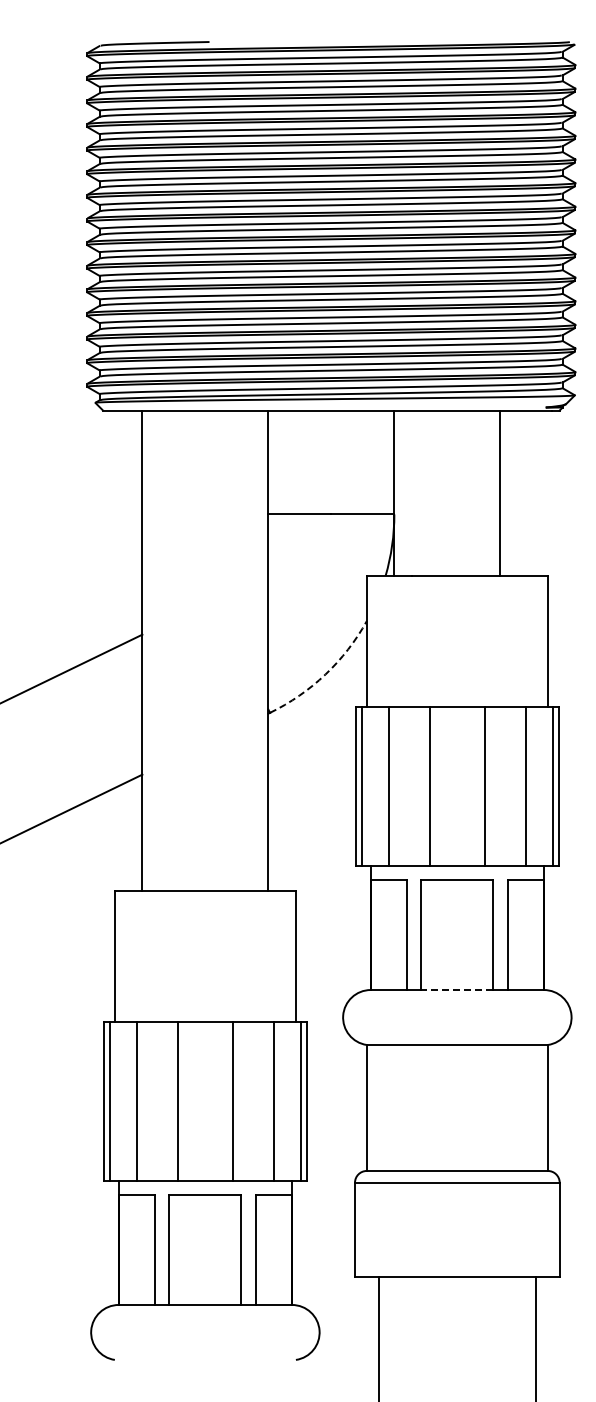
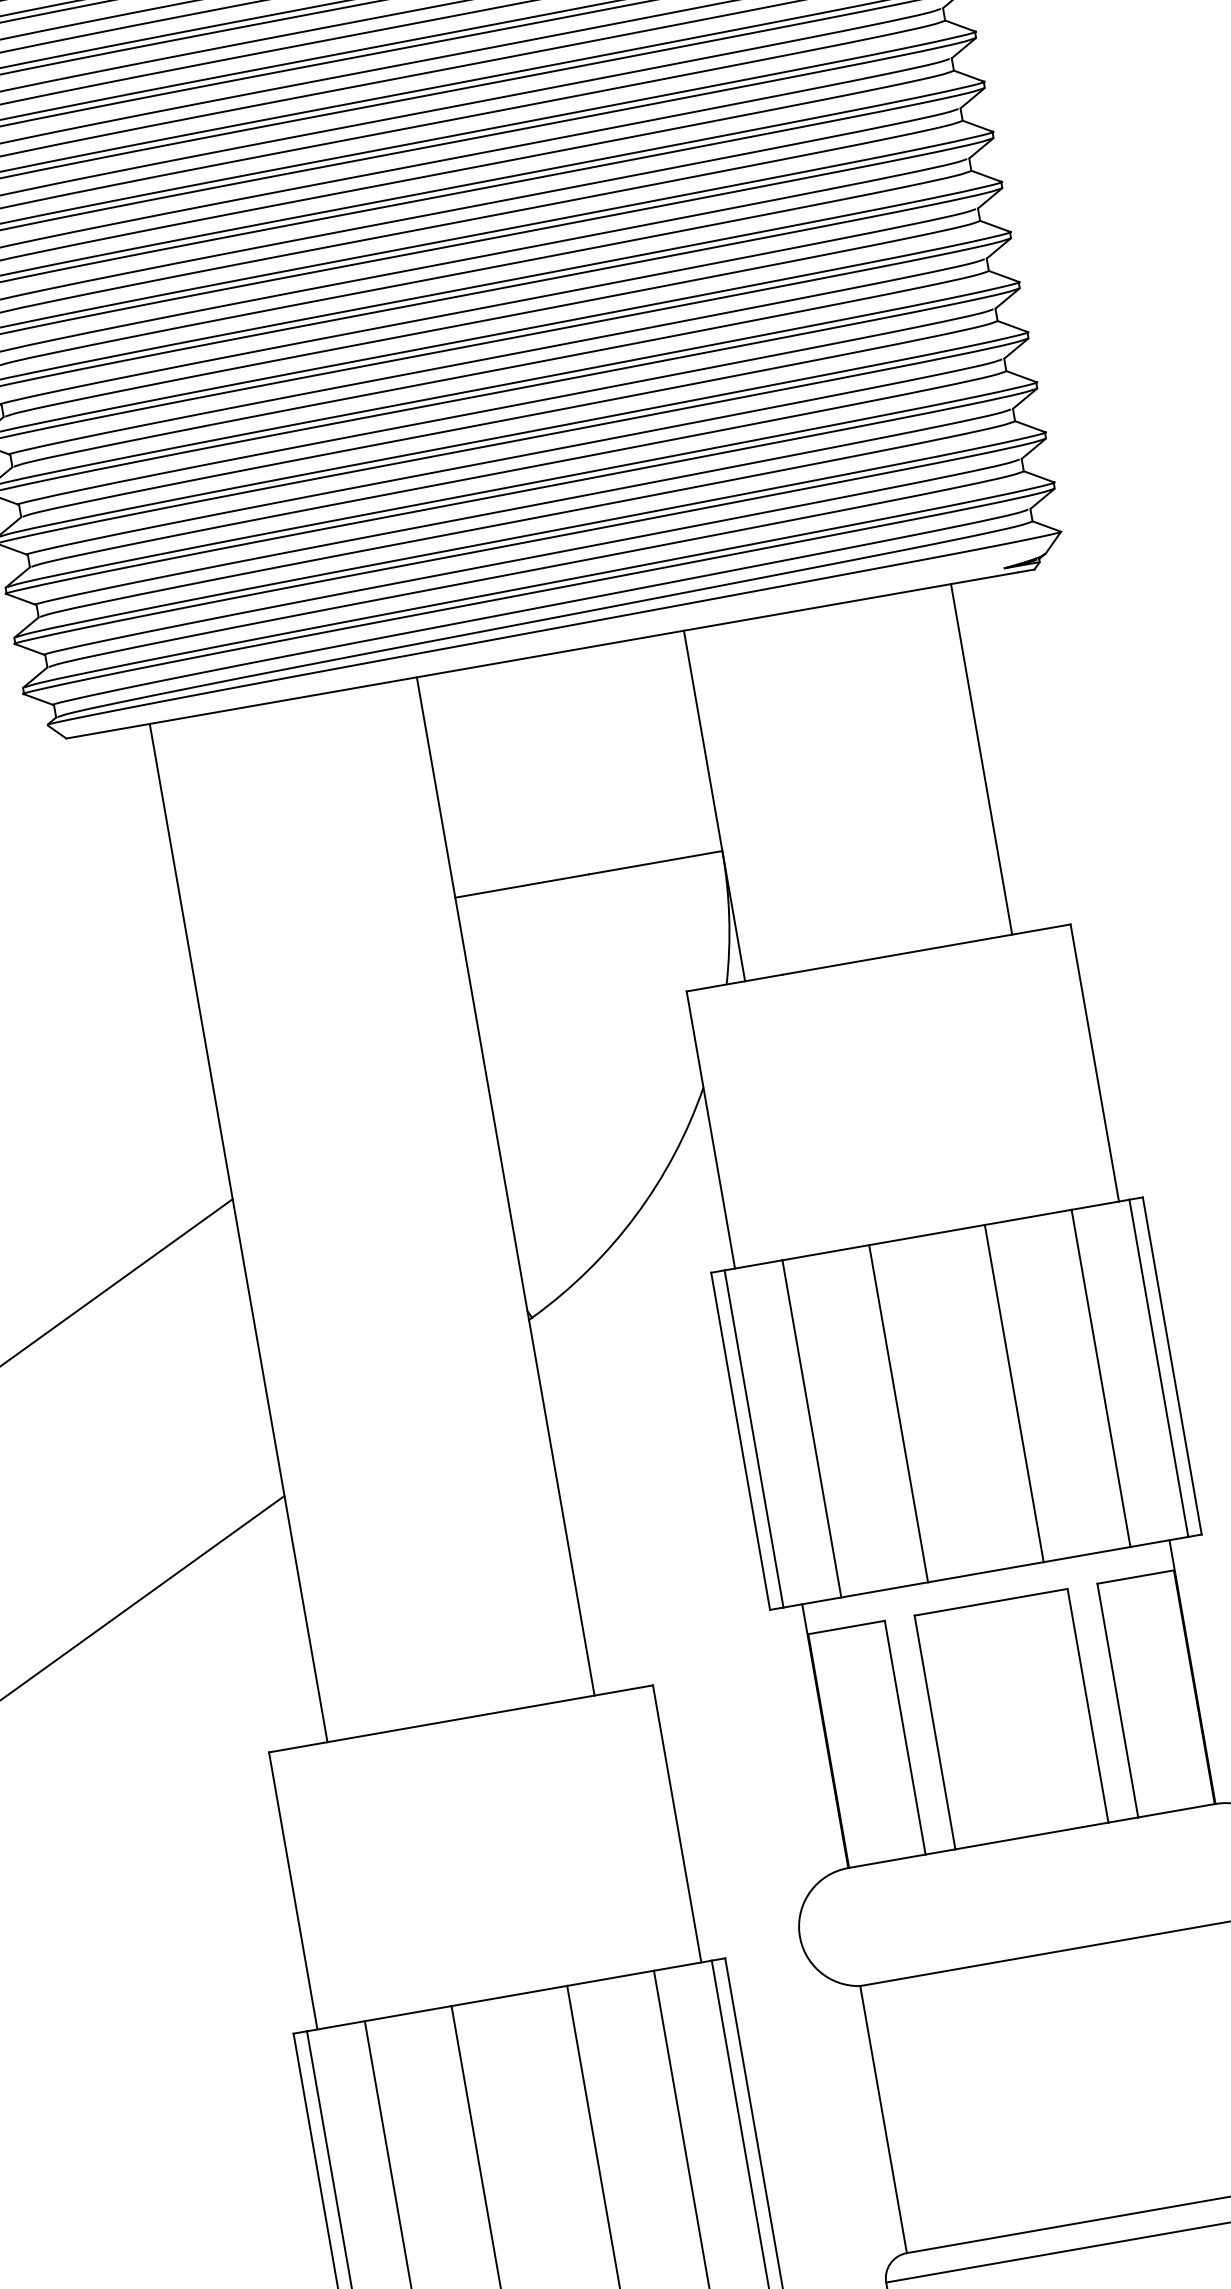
line: (500, 492) -> (981, 757), moved
arc: (325, 674) -> (635, 1215), dashed -> solid
line: (456, 990) -> (1030, 1837), dashed -> solid

